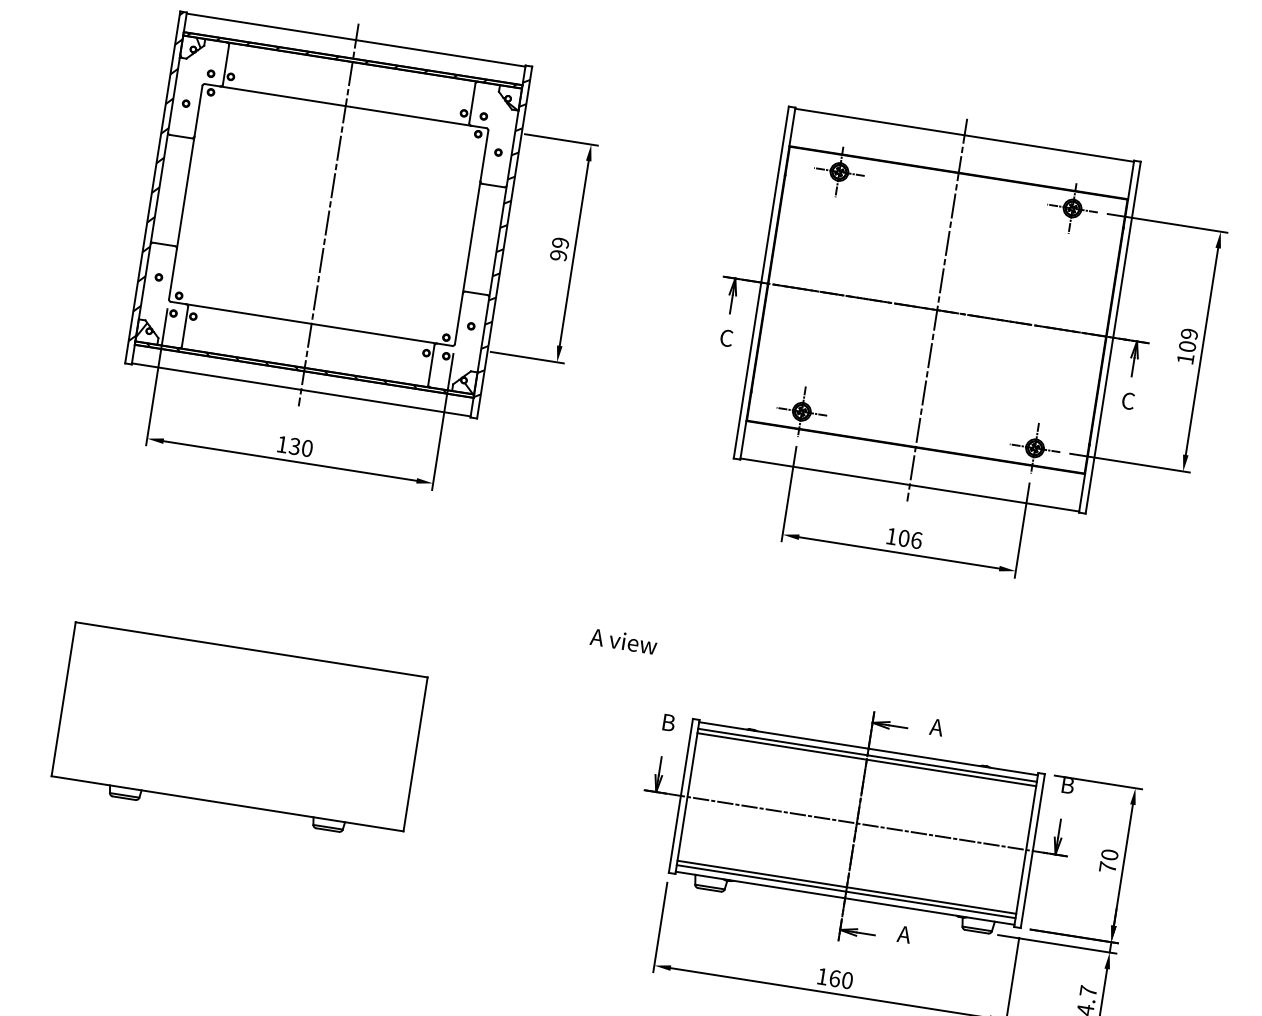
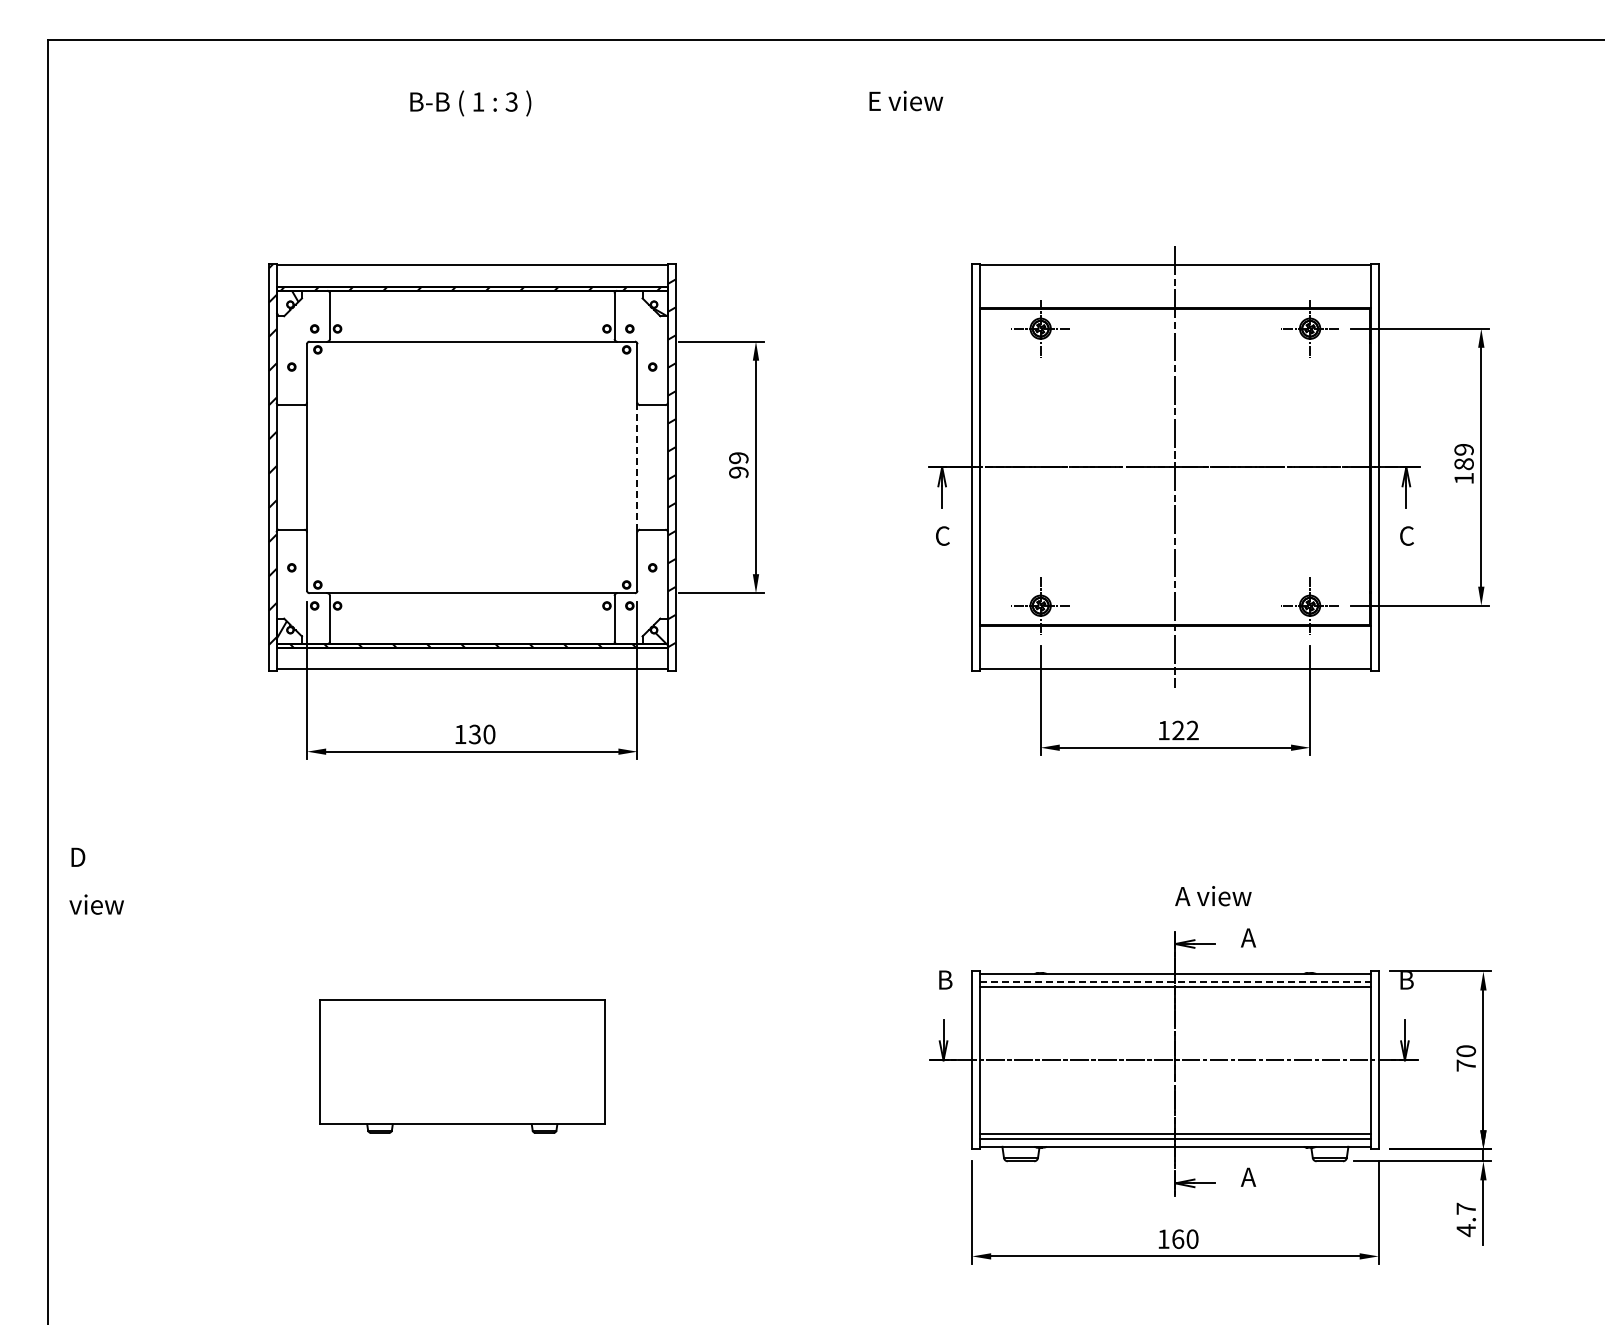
line: (328, 215) -> (472, 467), removed
line: (471, 237) -> (637, 467), solid -> dashed
text: (1187, 346) -> (1464, 464), 109 -> 189
text: (910, 539) -> (1185, 730), 106 -> 122
text: (623, 641) -> (1213, 896), moved
part: (239, 732) -> (462, 1066), size x0.7
line: (867, 755) -> (1175, 981), solid -> dashed

